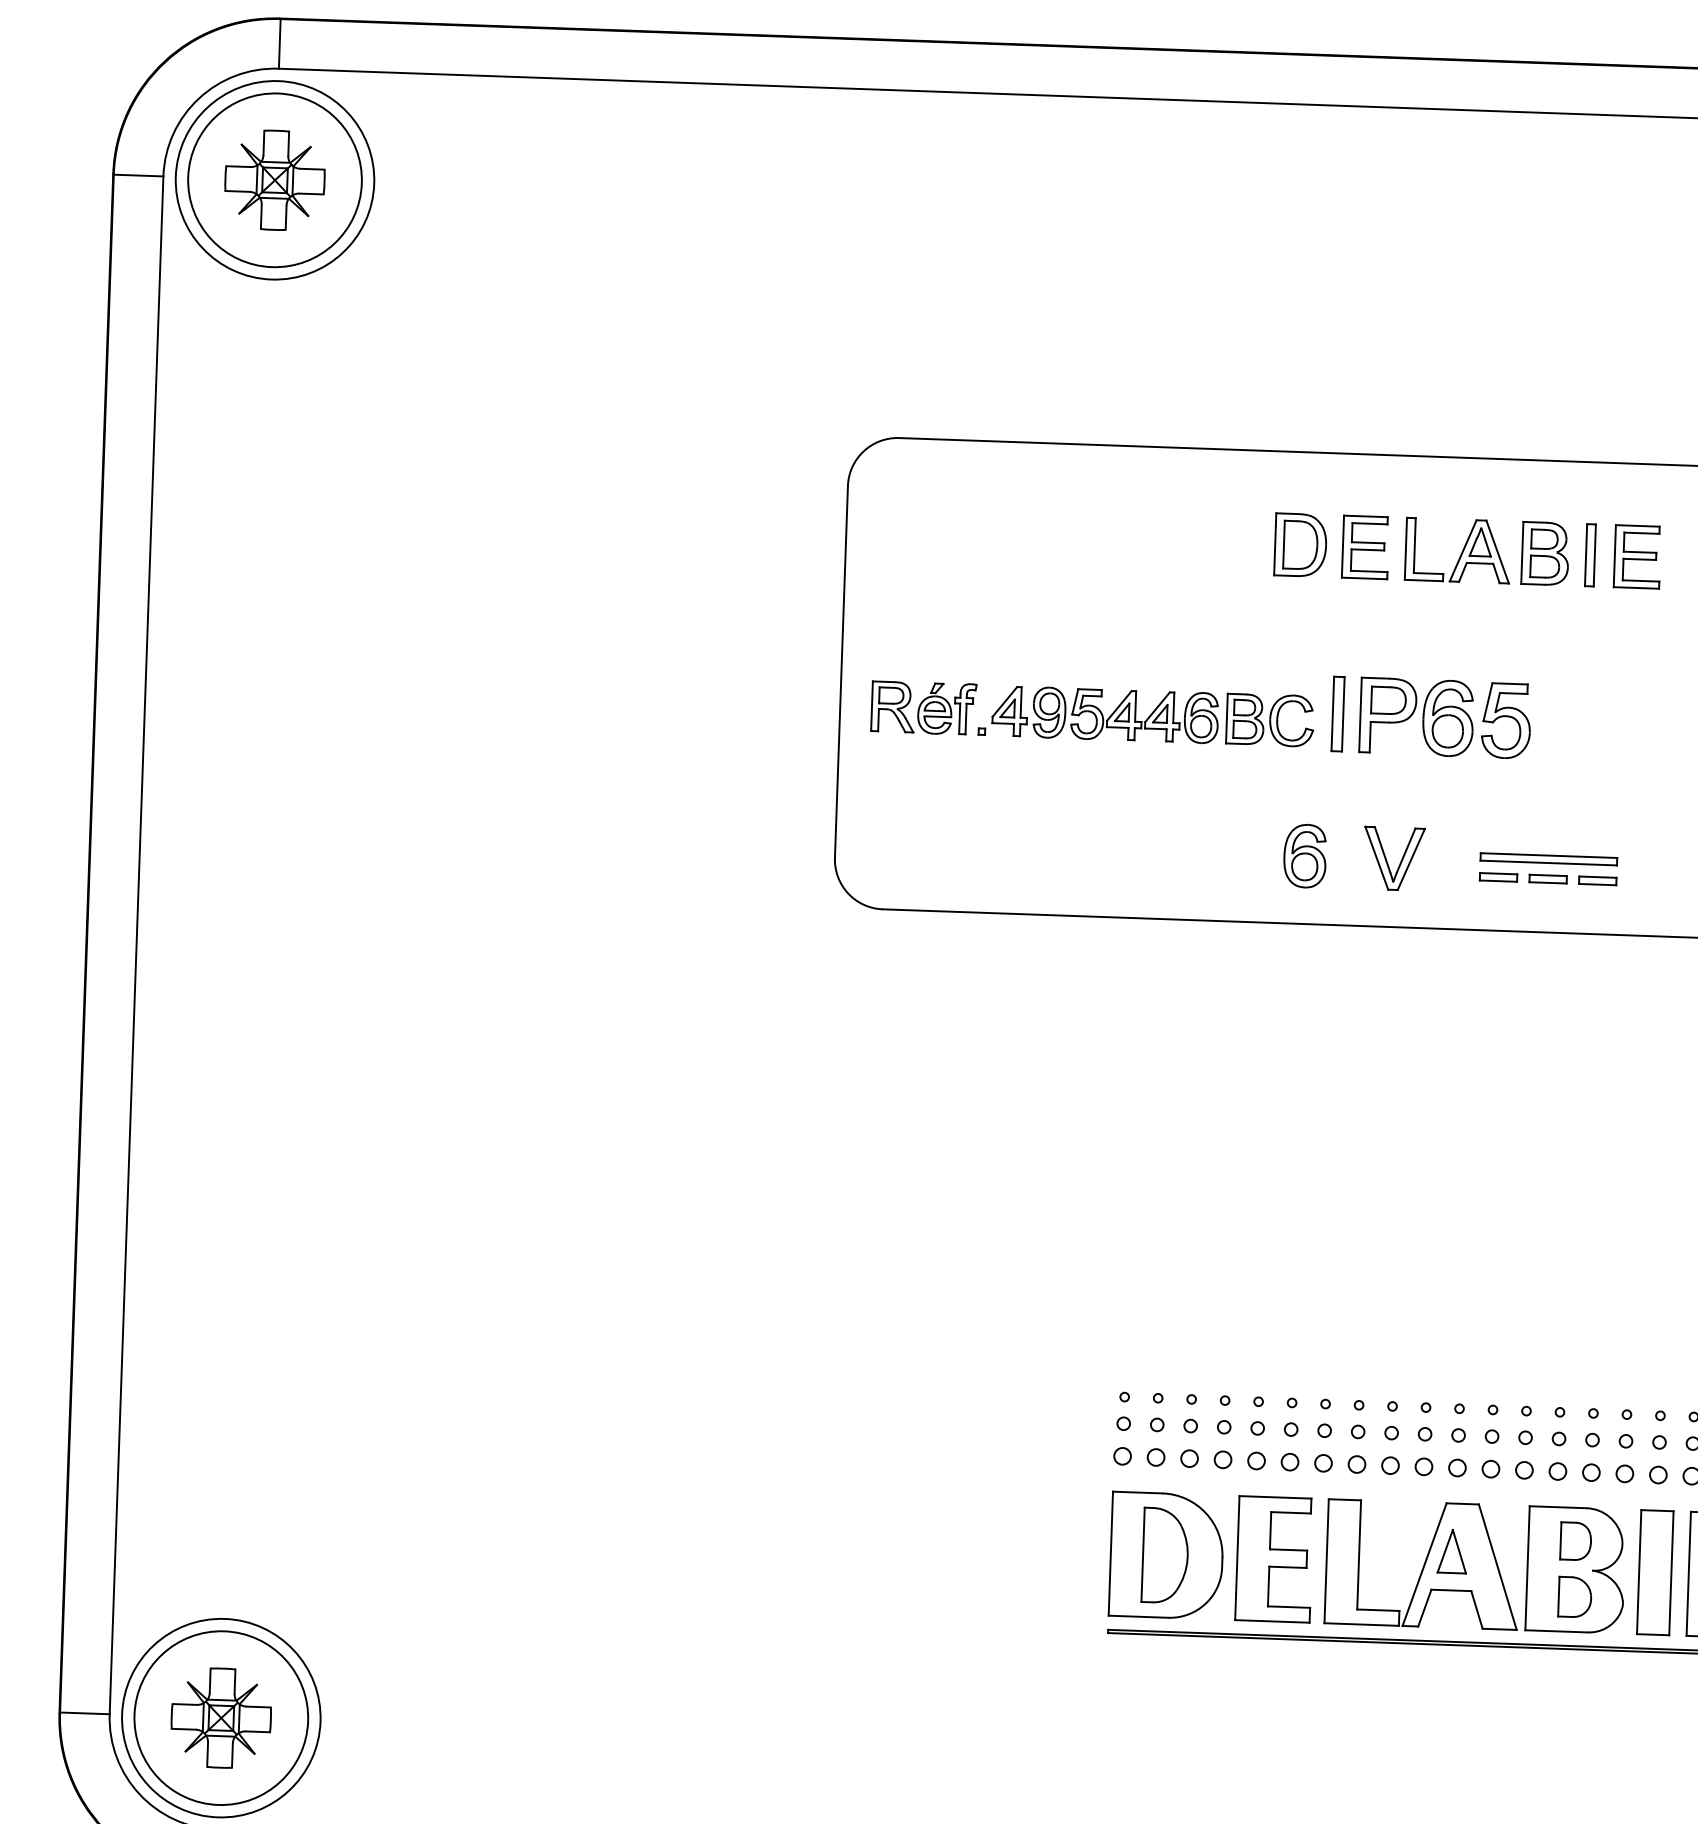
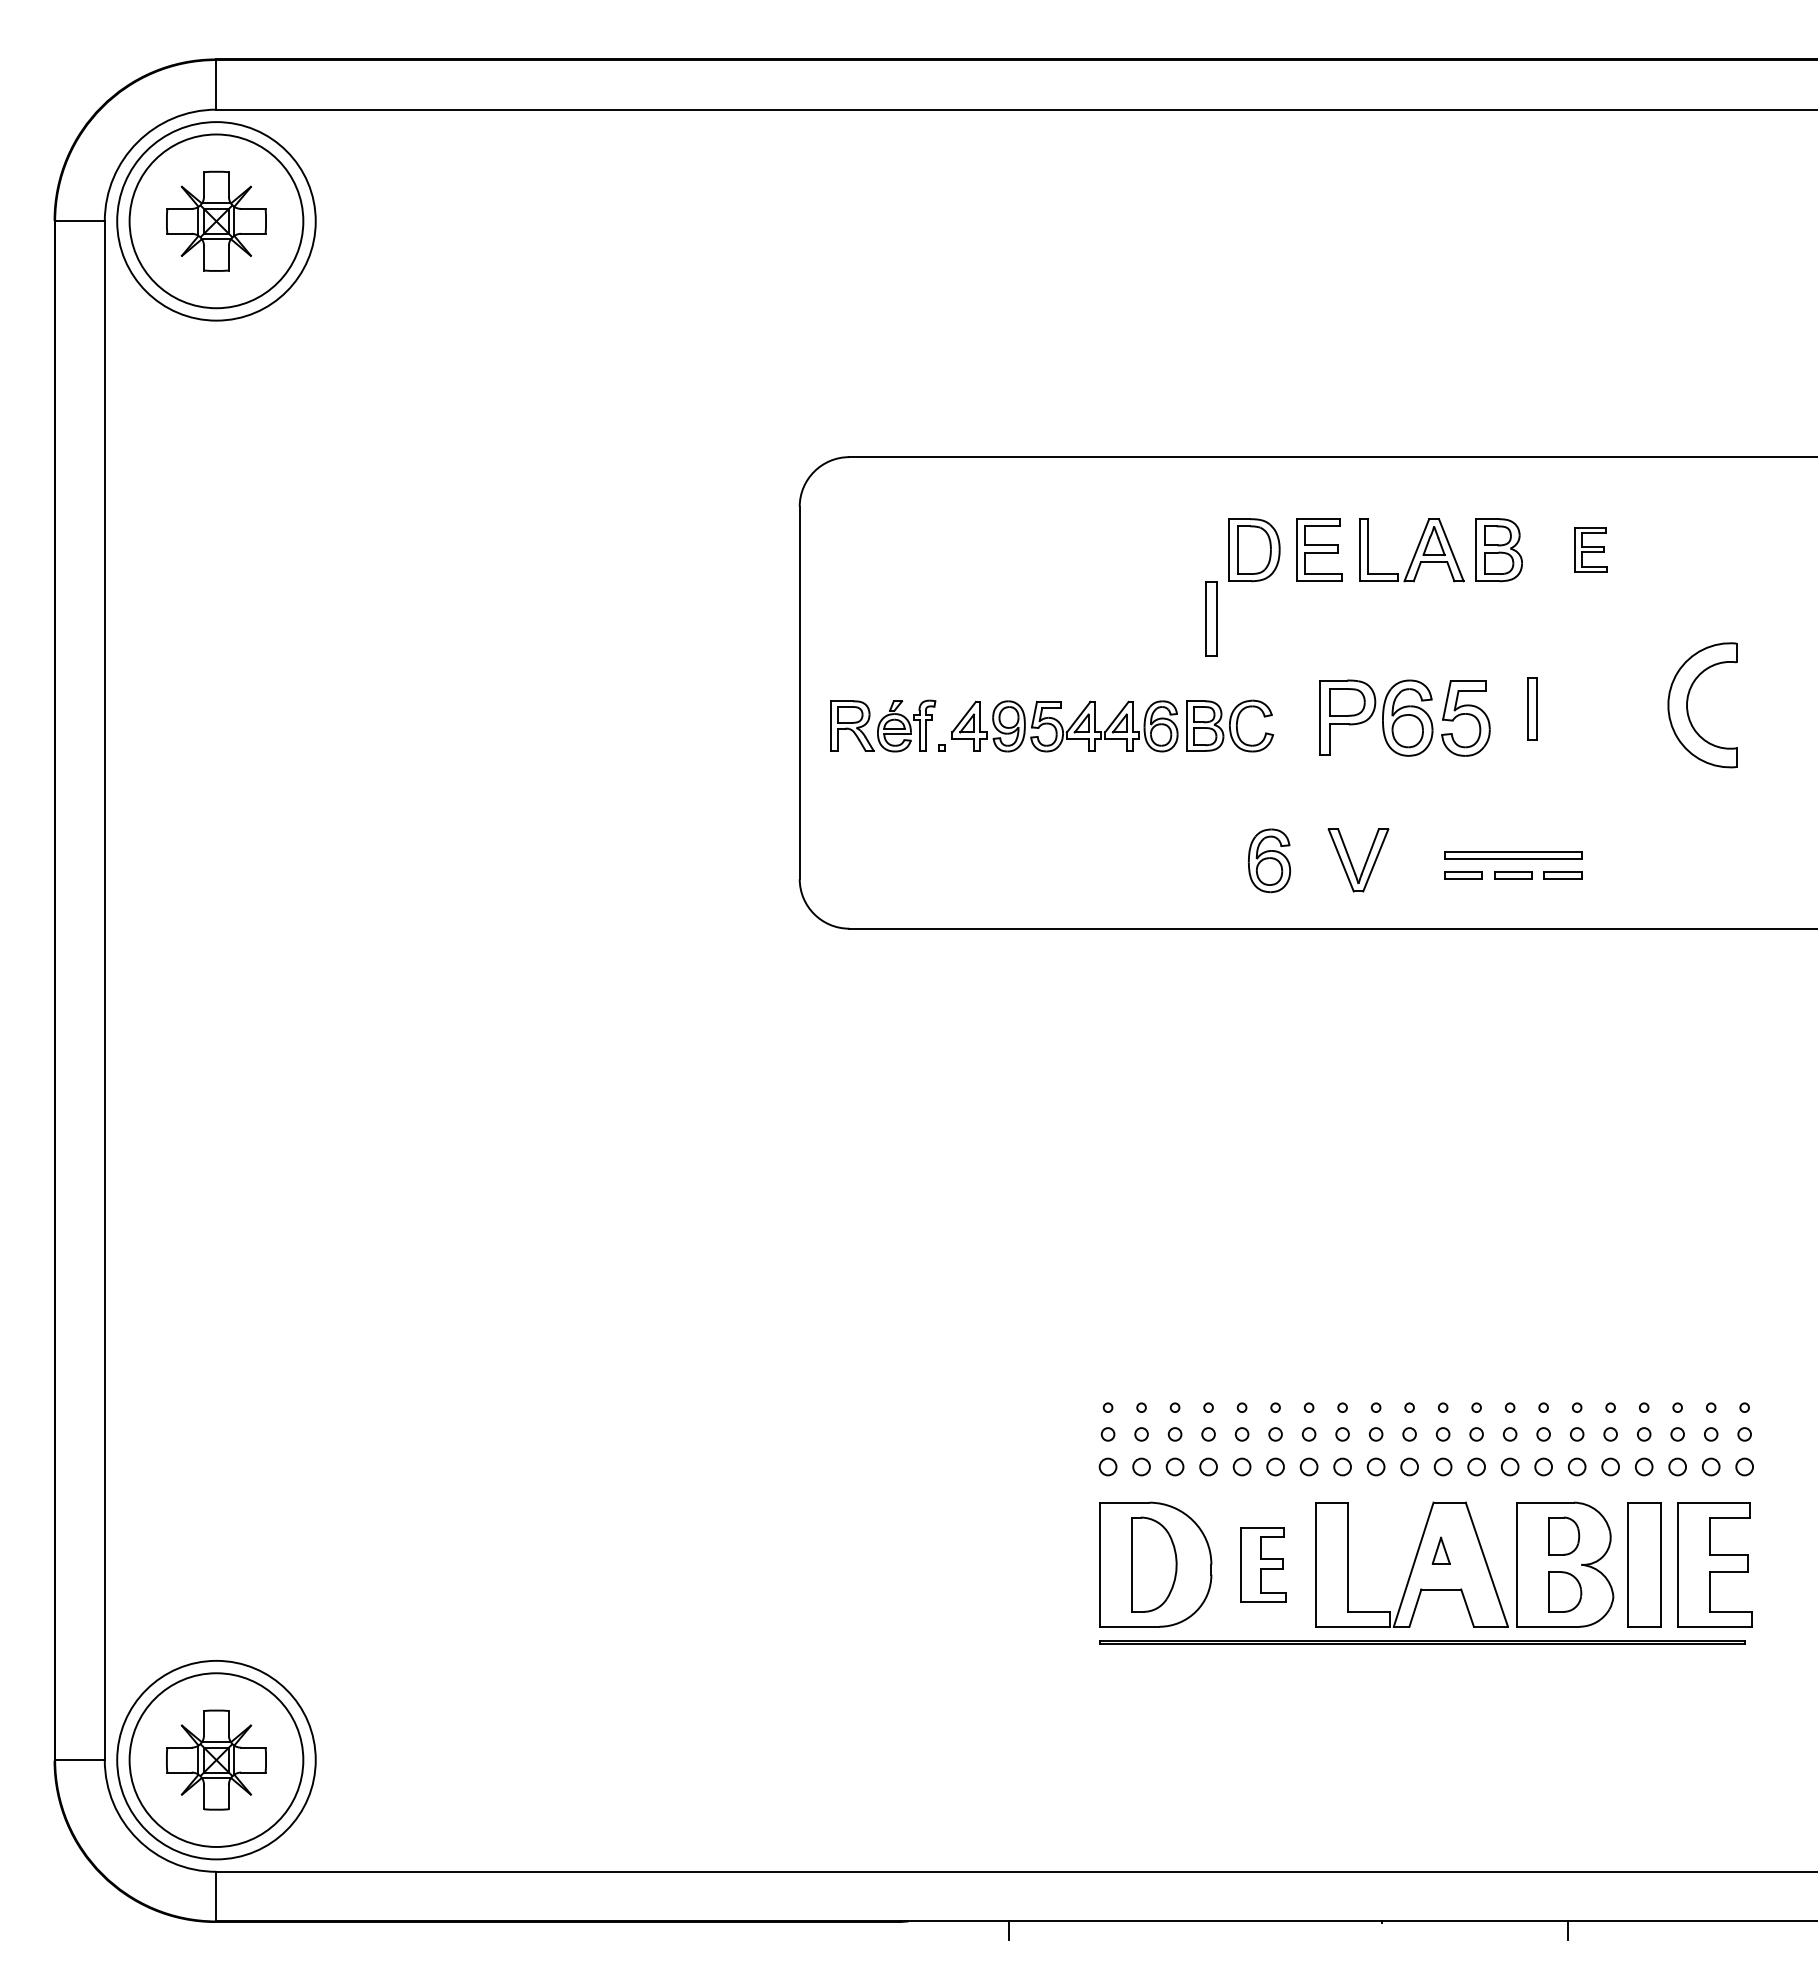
part: (1590, 554) -> (1532, 708), moved
part: (1637, 556) -> (1591, 549), size x0.7
part: (1338, 713) -> (1211, 618), moved
part: (1452, 1551) -> (1441, 1550), size x0.6
part: (1274, 1559) -> (1263, 1564), size x0.6

